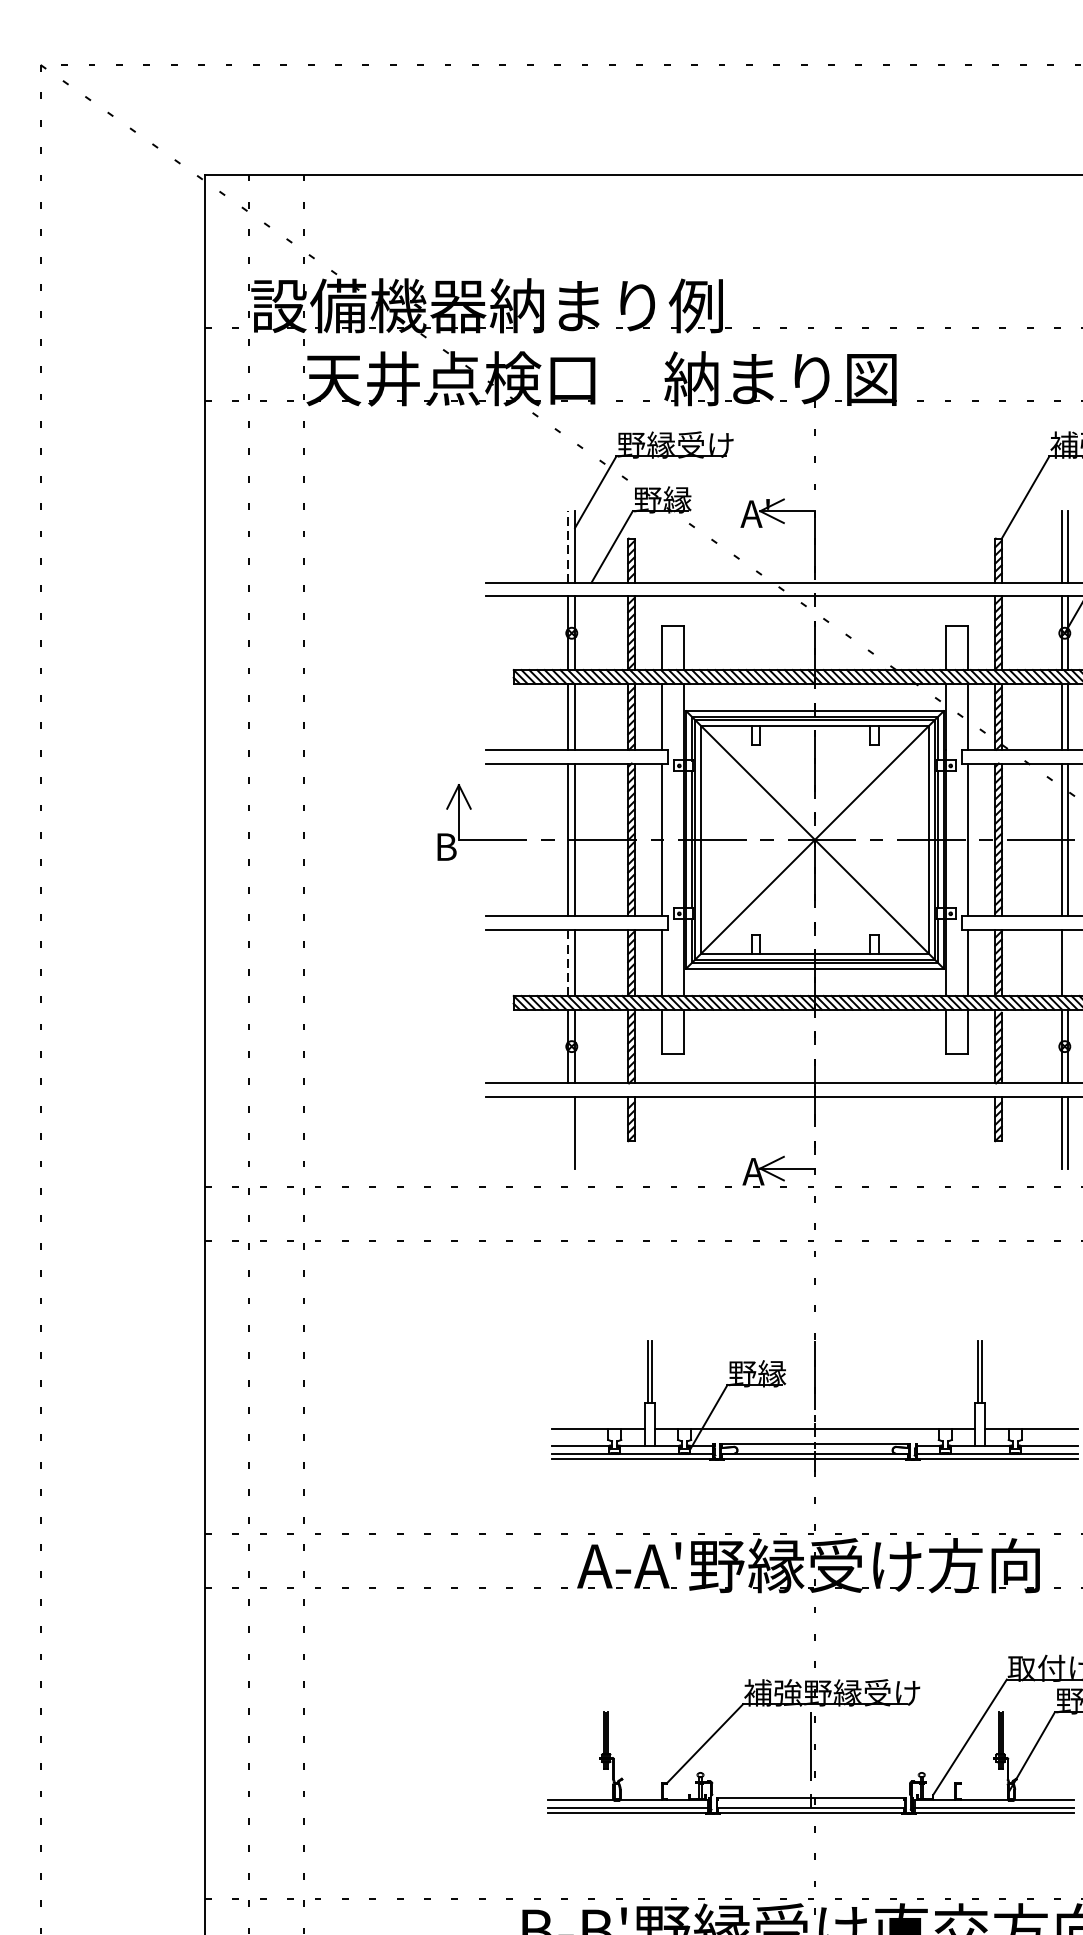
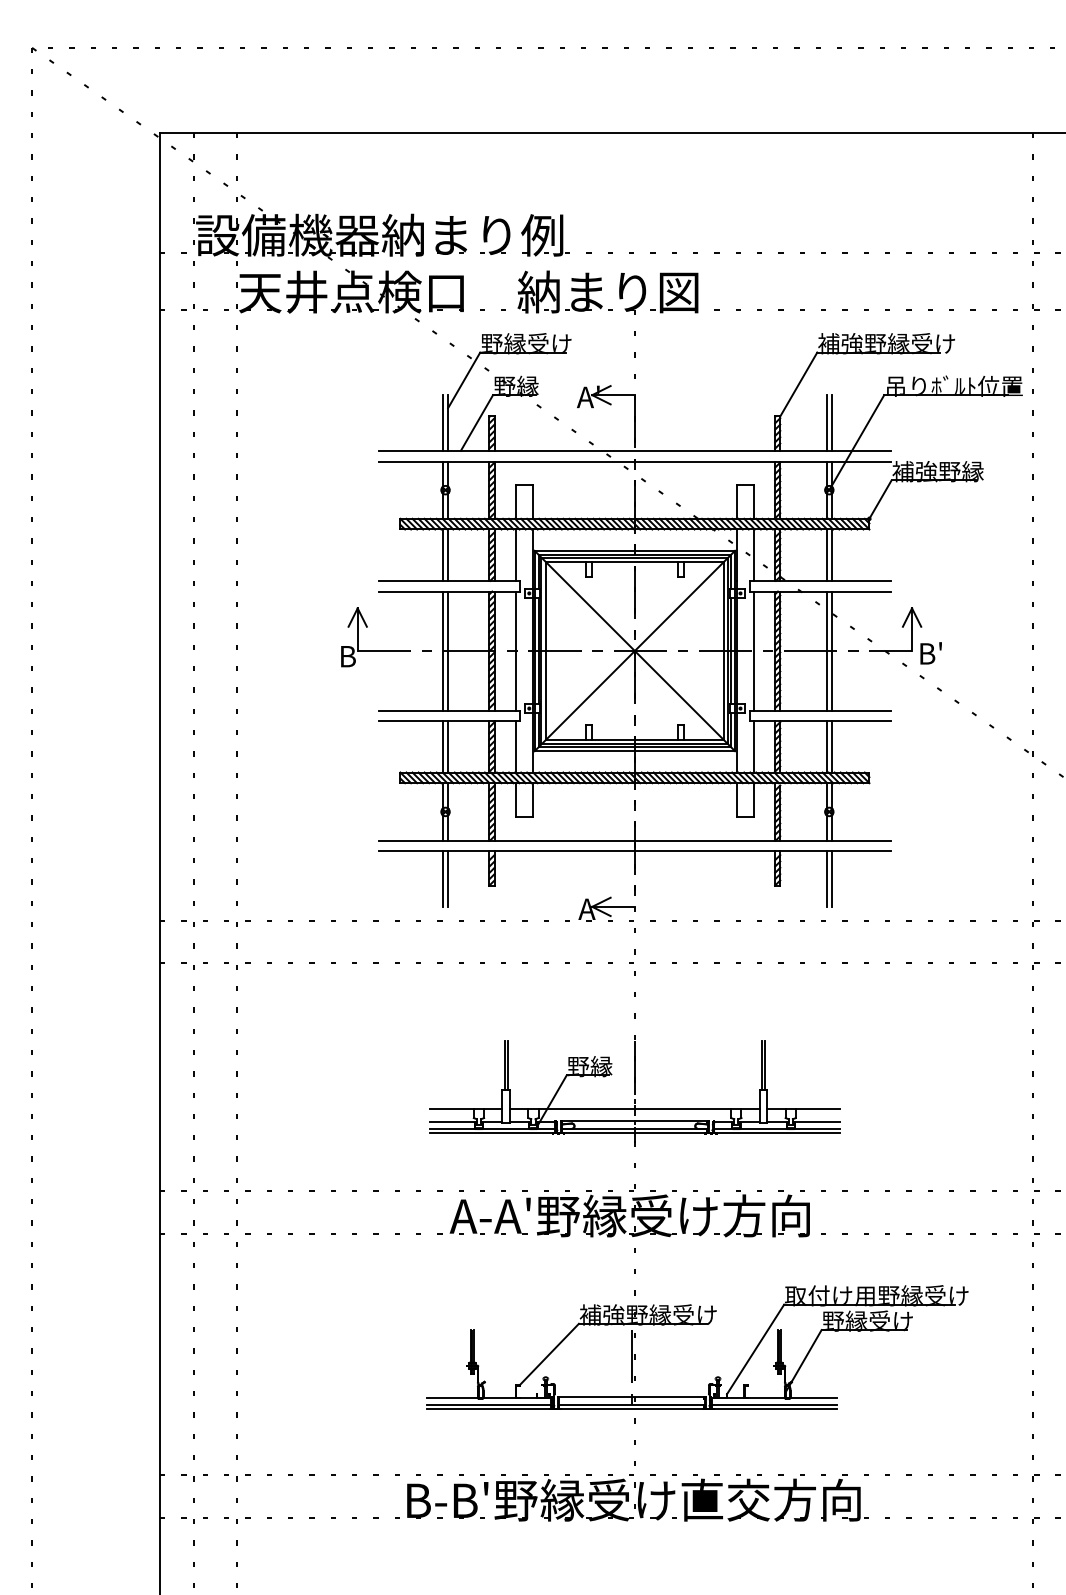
line: (567, 547) -> (442, 423), dashed -> solid
line: (567, 962) -> (442, 746), dashed -> solid
line: (1067, 962) -> (831, 746), added
line: (567, 1132) -> (442, 878), added

